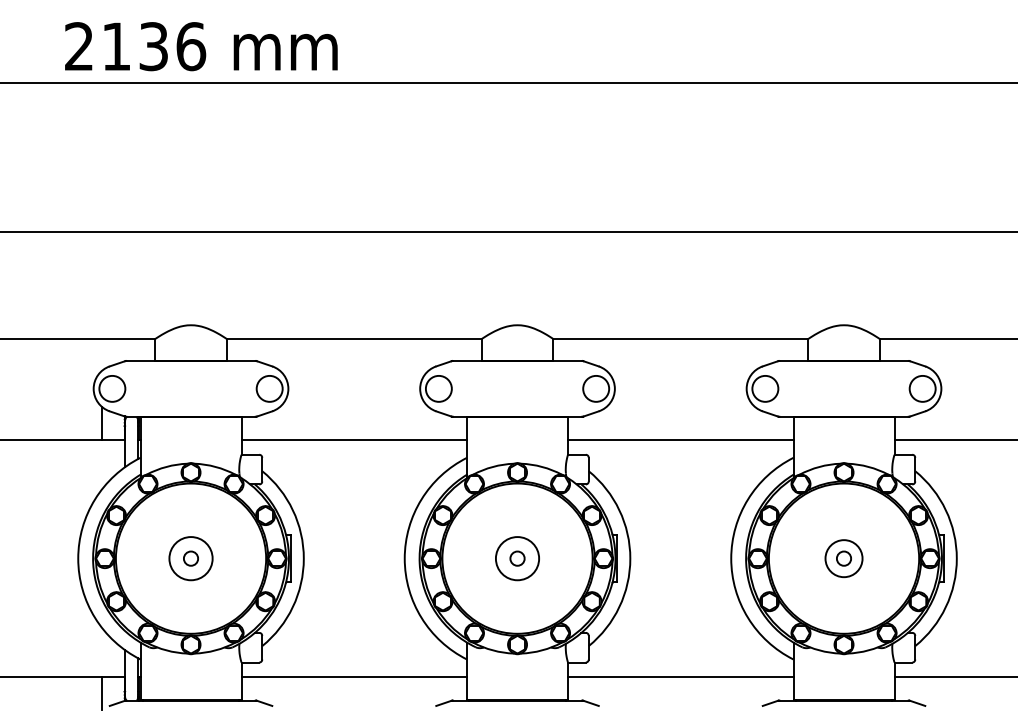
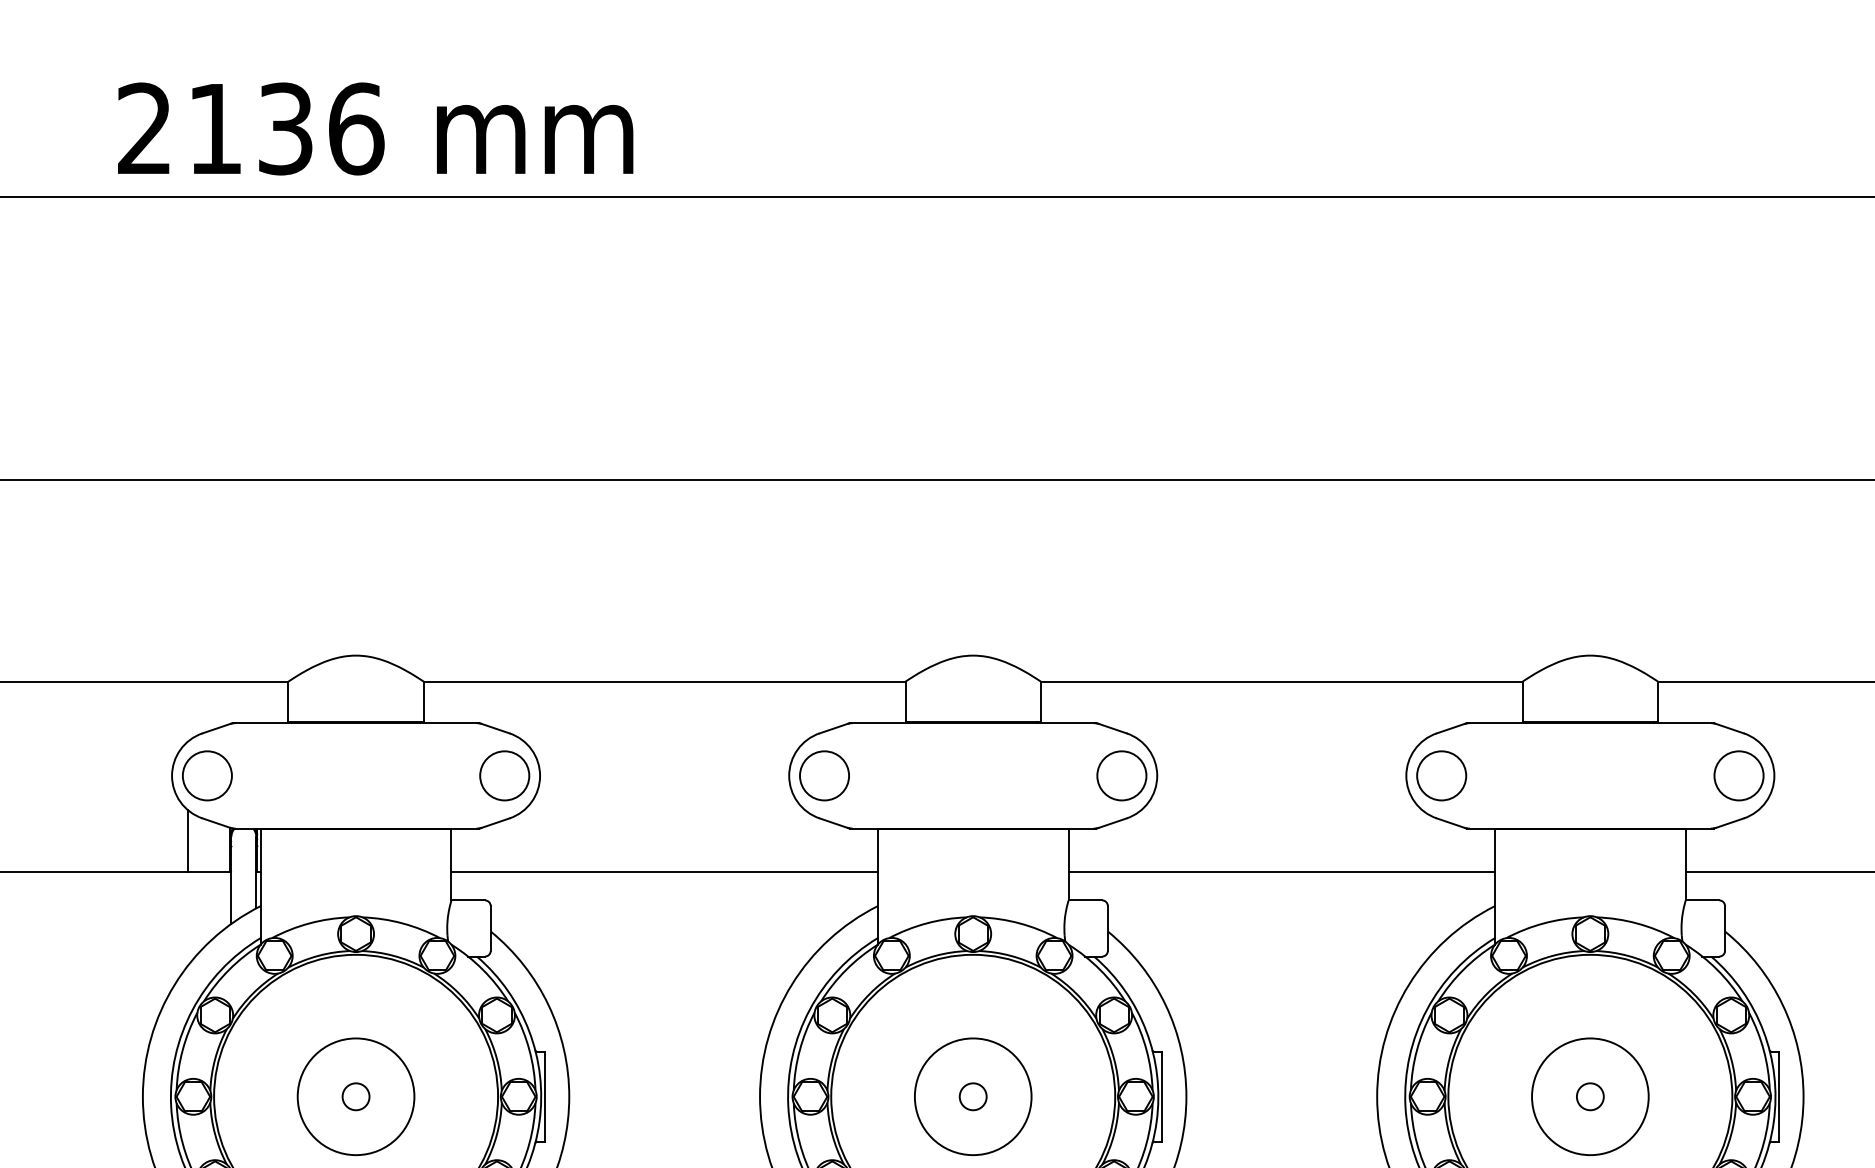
circle: (190, 558) -> (355, 1096), size x1.43
circle: (517, 558) -> (973, 1096), size x1.43
circle: (843, 558) -> (1589, 1096), size x1.67

